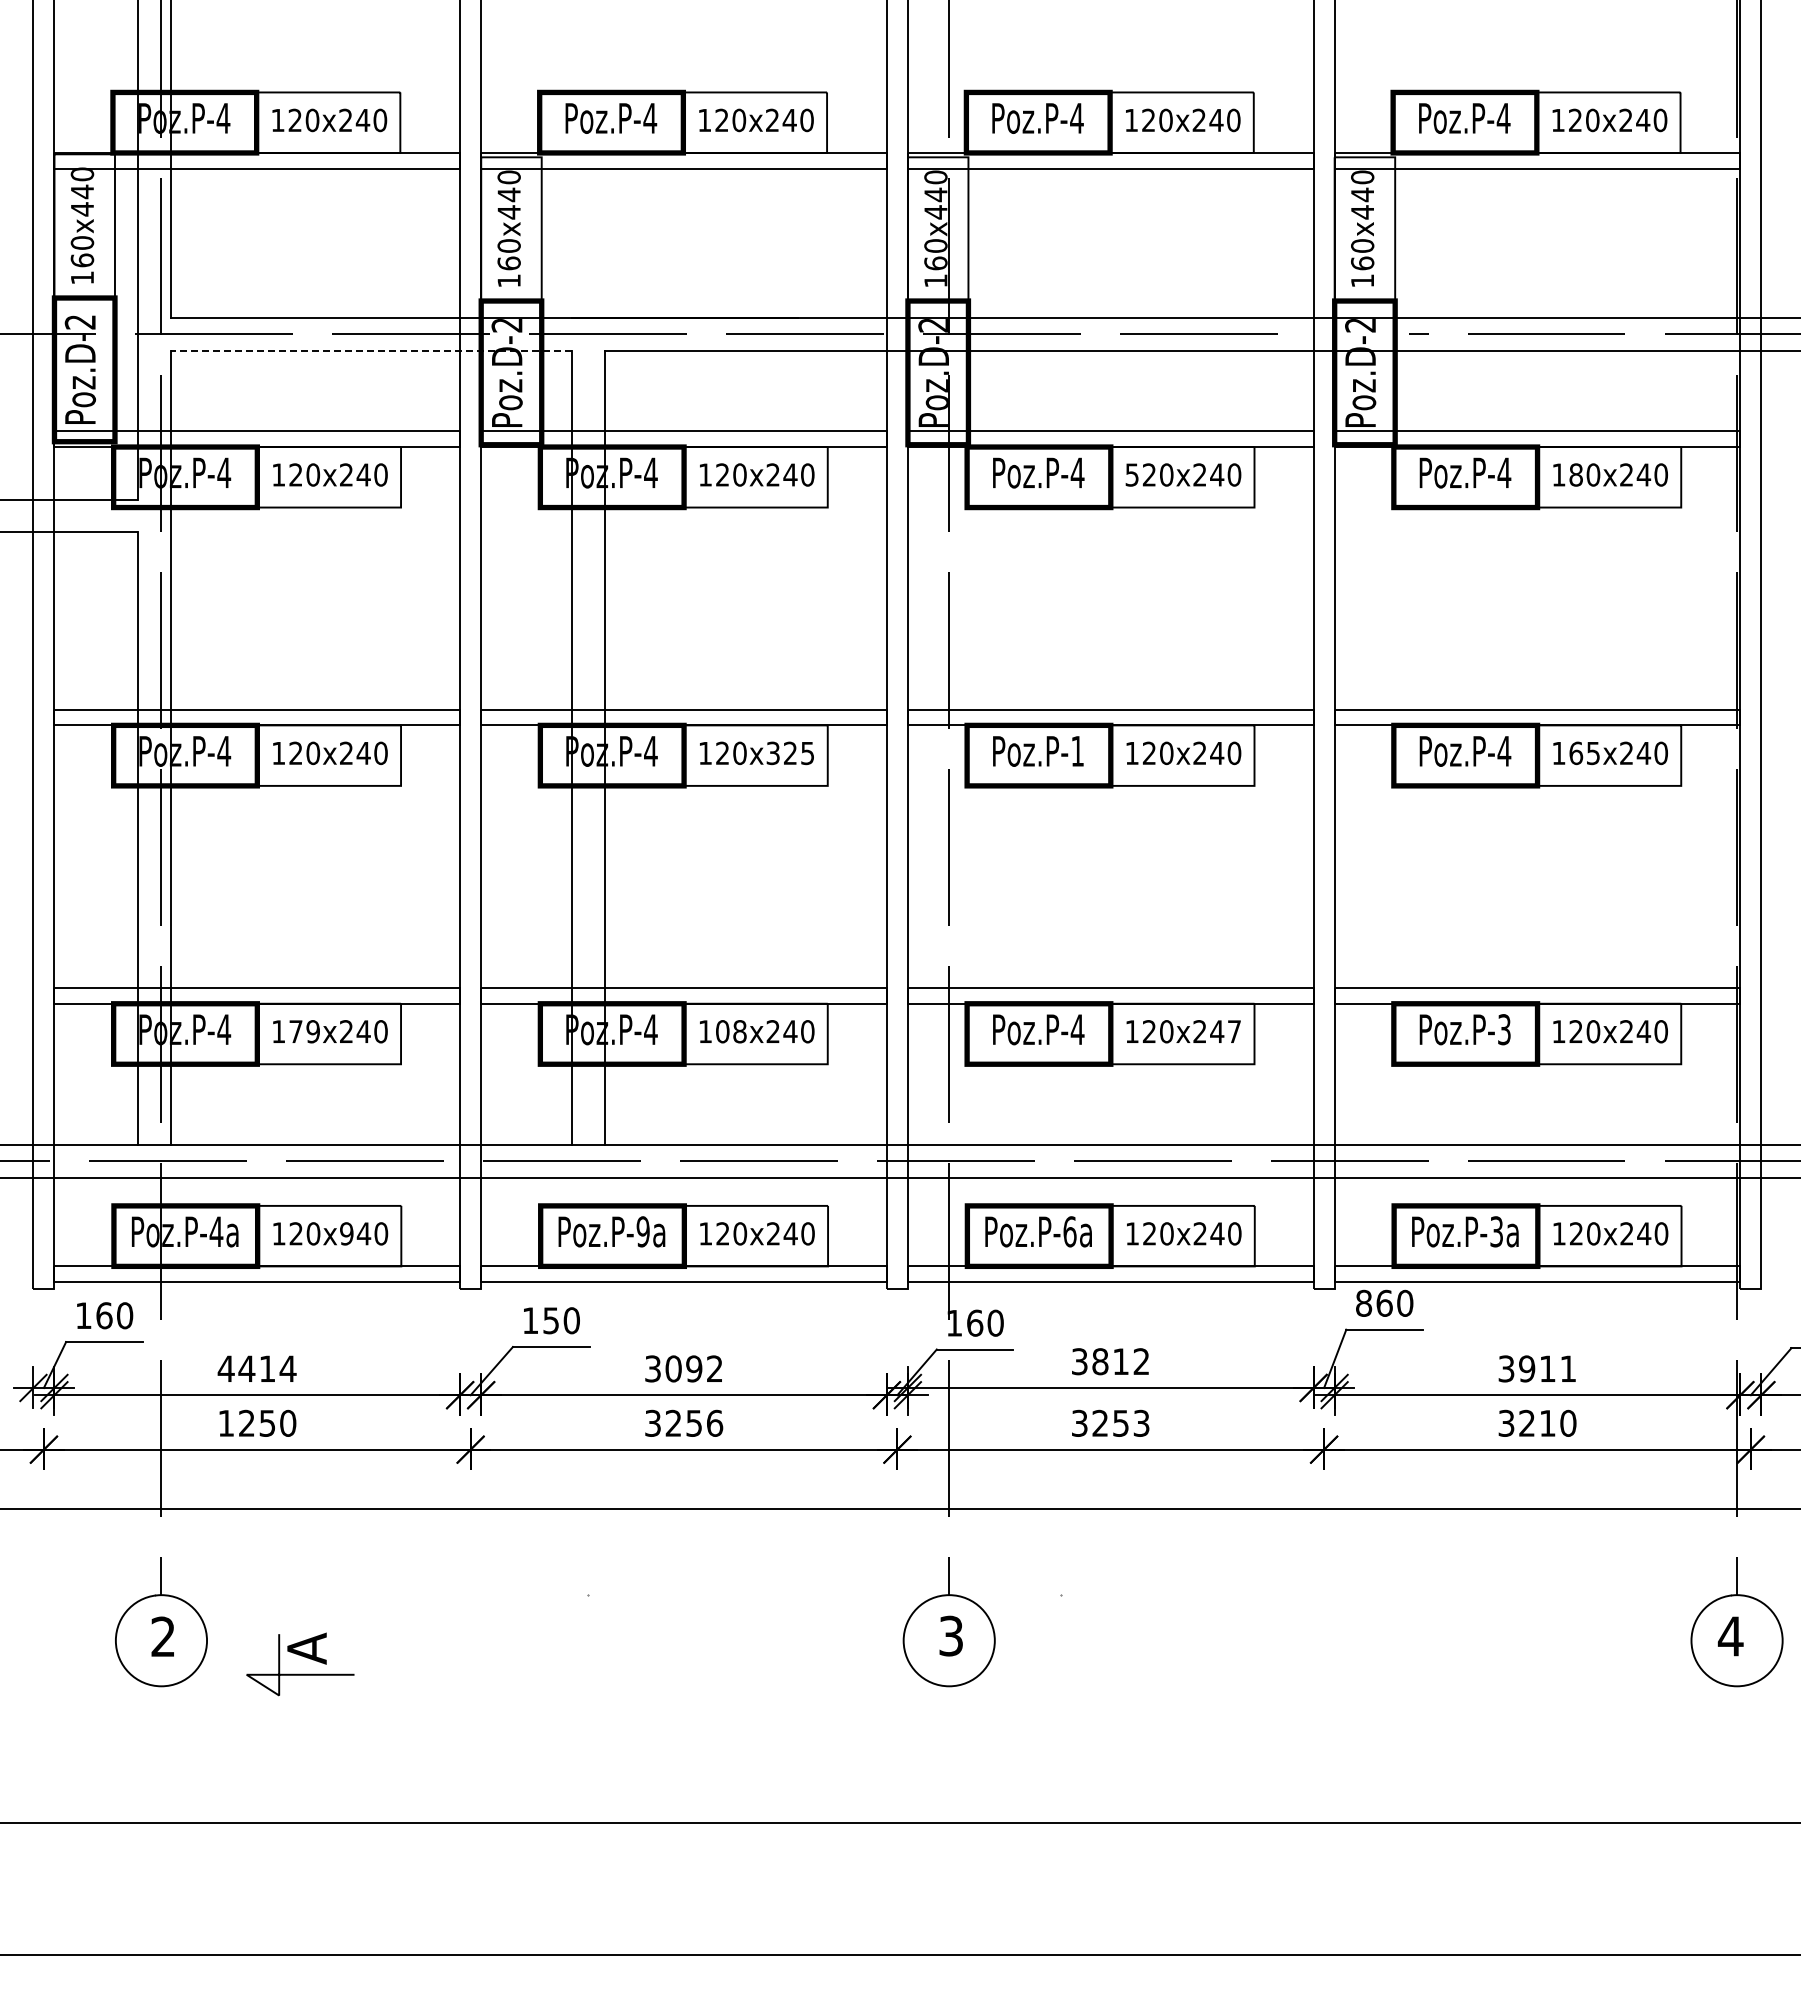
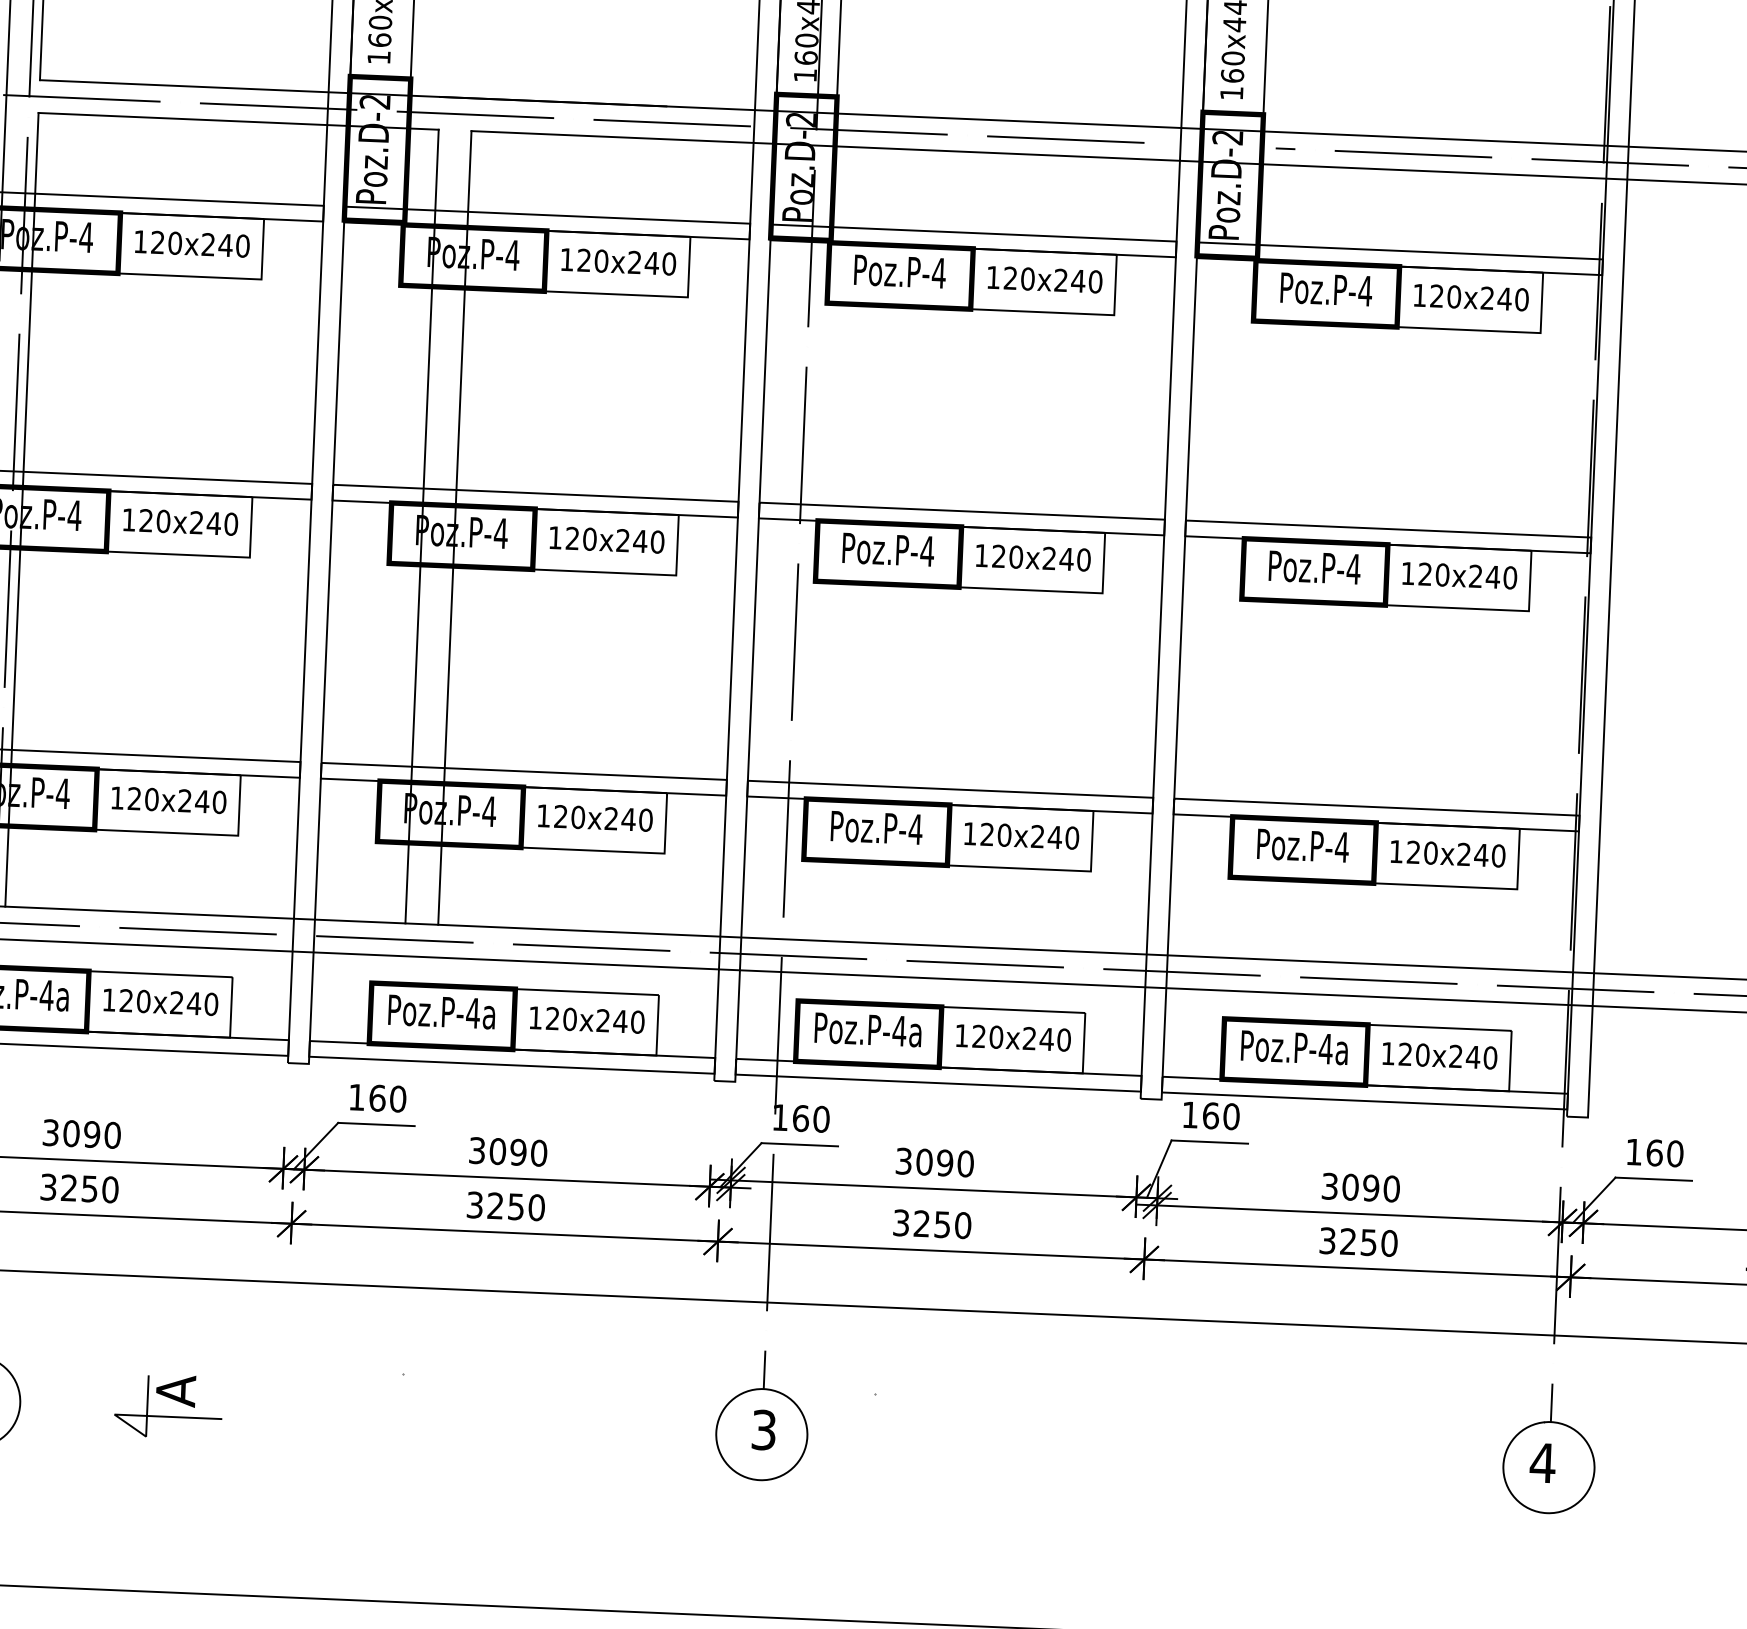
line: (371, 350) -> (238, 121), dashed -> solid
text: (1131, 474) -> (992, 277), 520x240 -> 120x240
text: (1575, 474) -> (1436, 295), 180x240 -> 120x240
text: (1077, 751) -> (927, 551), Poz.P-1 -> Poz.P-4
text: (790, 753) -> (640, 541), 120x325 -> 120x240
text: (1584, 753) -> (1433, 574), 165x240 -> 120x240
text: (1504, 1029) -> (1342, 847), Poz.P-3 -> Poz.P-4
text: (304, 1031) -> (143, 798), 179x240 -> 120x240
text: (731, 1031) -> (569, 816), 108x240 -> 120x240
text: (1234, 1031) -> (1072, 837), 120x247 -> 120x240
text: (643, 1231) -> (473, 1012), Poz.P-9a -> Poz.P-4a
text: (1069, 1231) -> (899, 1030), Poz.P-6a -> Poz.P-4a
text: (1496, 1231) -> (1325, 1048), Poz.P-3a -> Poz.P-4a
text: (346, 1233) -> (176, 1002), 120x940 -> 120x240
text: (1364, 1302) -> (1190, 1114), 860 -> 160
text: (551, 1320) -> (377, 1098), 150 -> 160
text: (1120, 1361) -> (944, 1162), 3812 -> 3090
text: (256, 1368) -> (81, 1133), 4414 -> 3090
text: (714, 1368) -> (538, 1152), 3092 -> 3090
text: (1547, 1368) -> (1370, 1187), 3911 -> 3090
text: (225, 1422) -> (47, 1186), 1250 -> 3250
text: (714, 1422) -> (536, 1206), 3256 -> 3250
text: (1141, 1422) -> (963, 1224), 3253 -> 3250
text: (1547, 1423) -> (1368, 1242), 3210 -> 3250
part: (301, 1656) -> (170, 1398), moved

